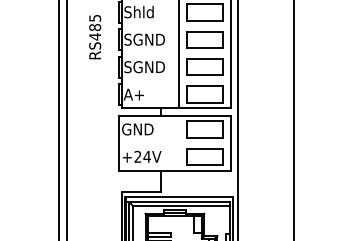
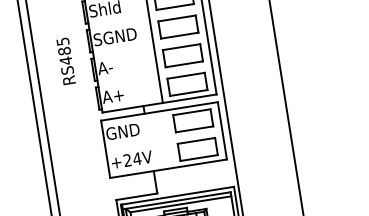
text: (95, 37) -> (66, 61), moved
text: (143, 67) -> (118, 66), SGND -> A-

